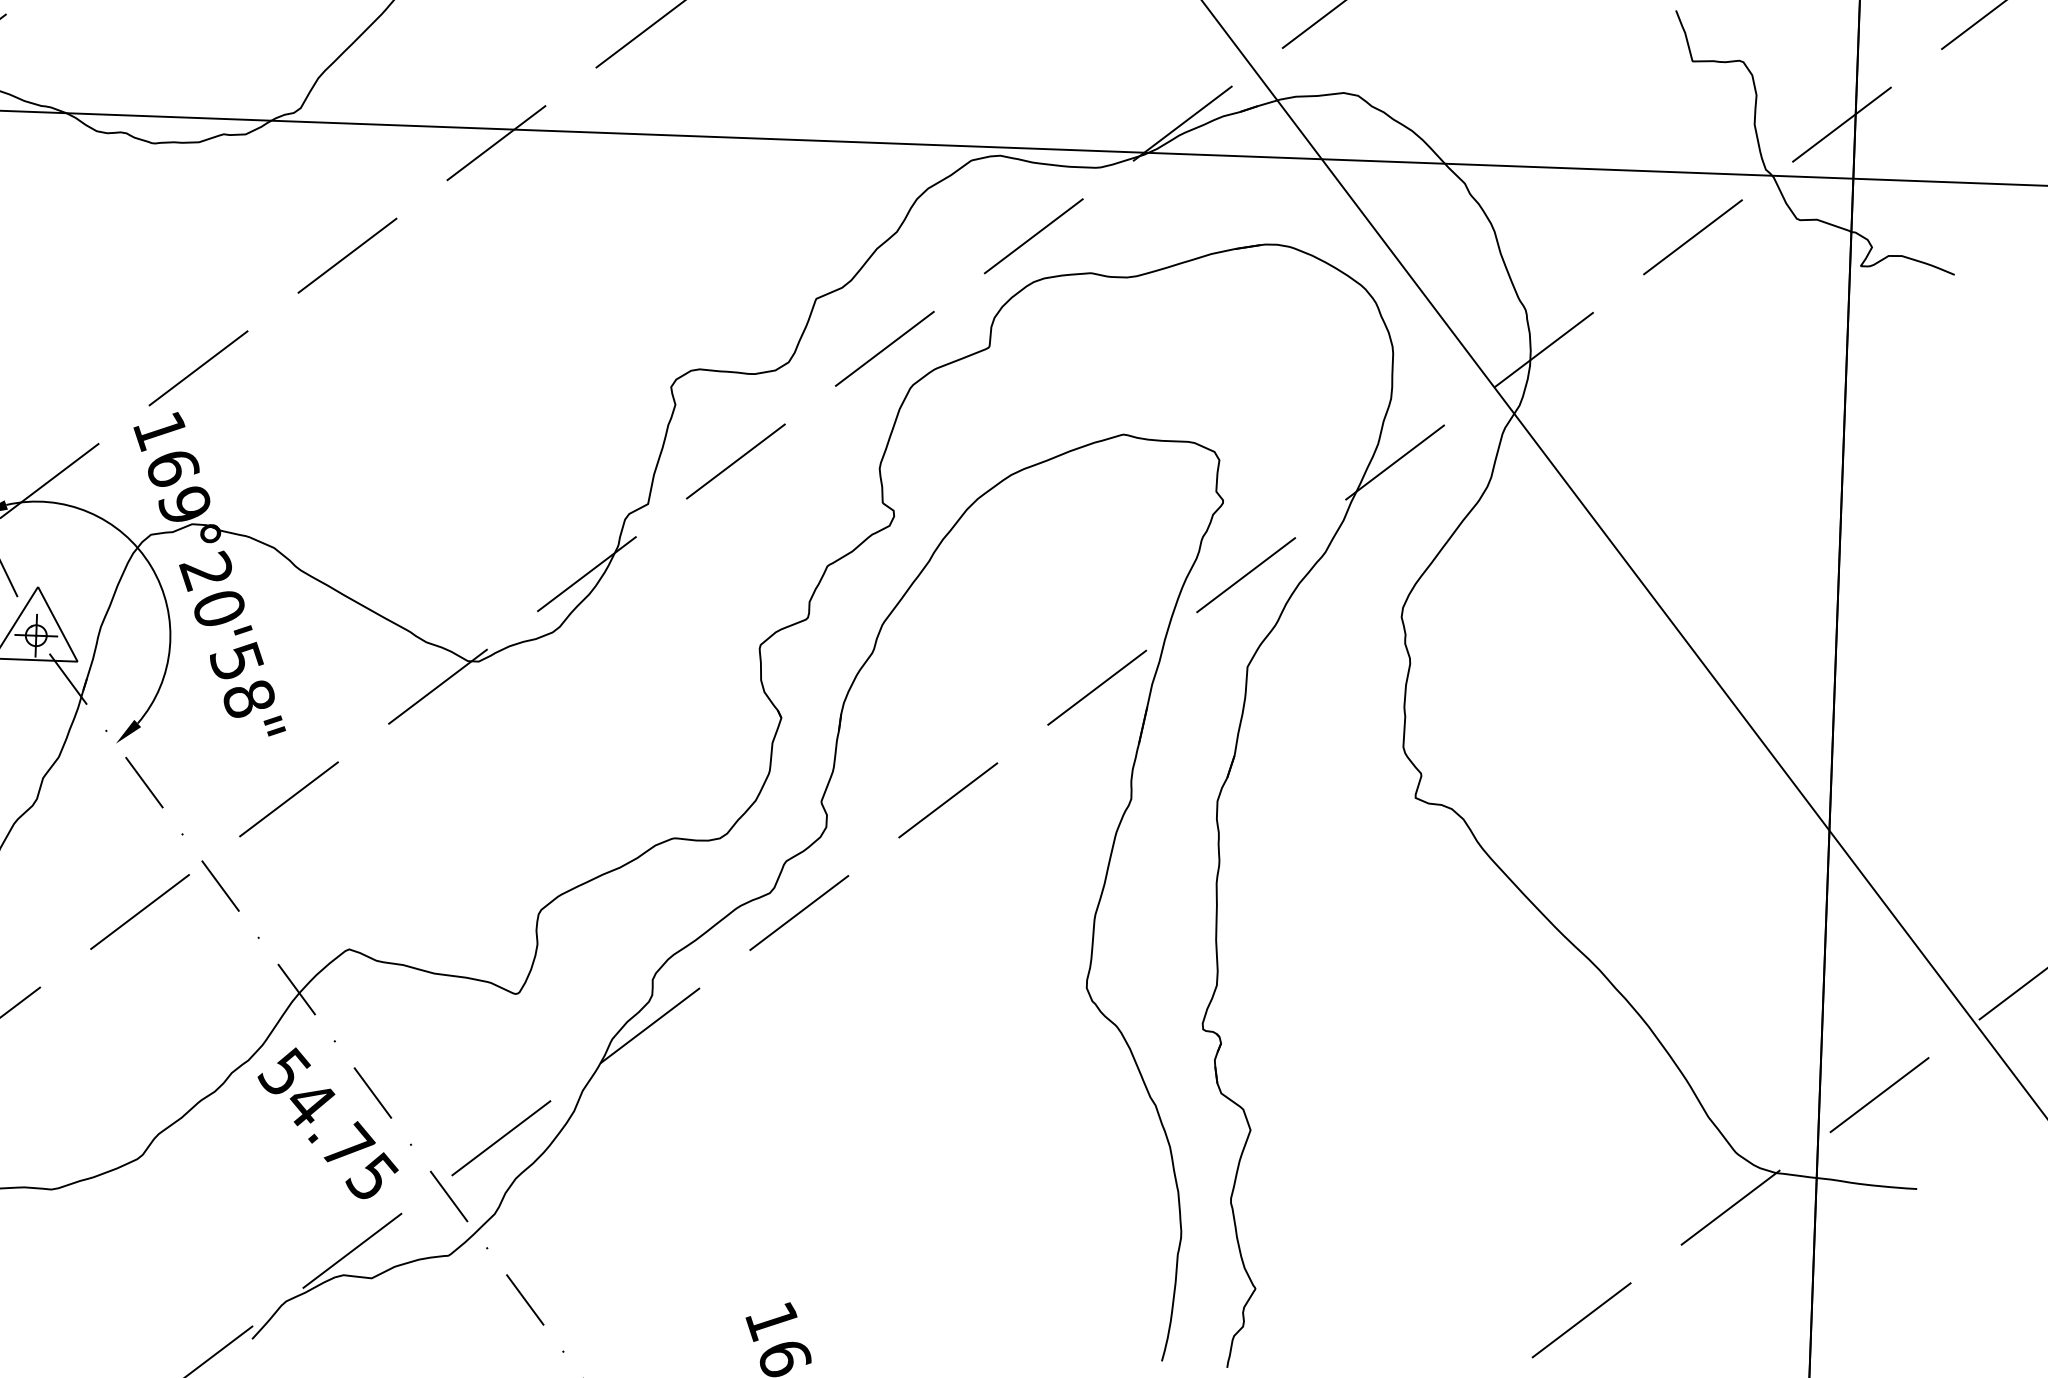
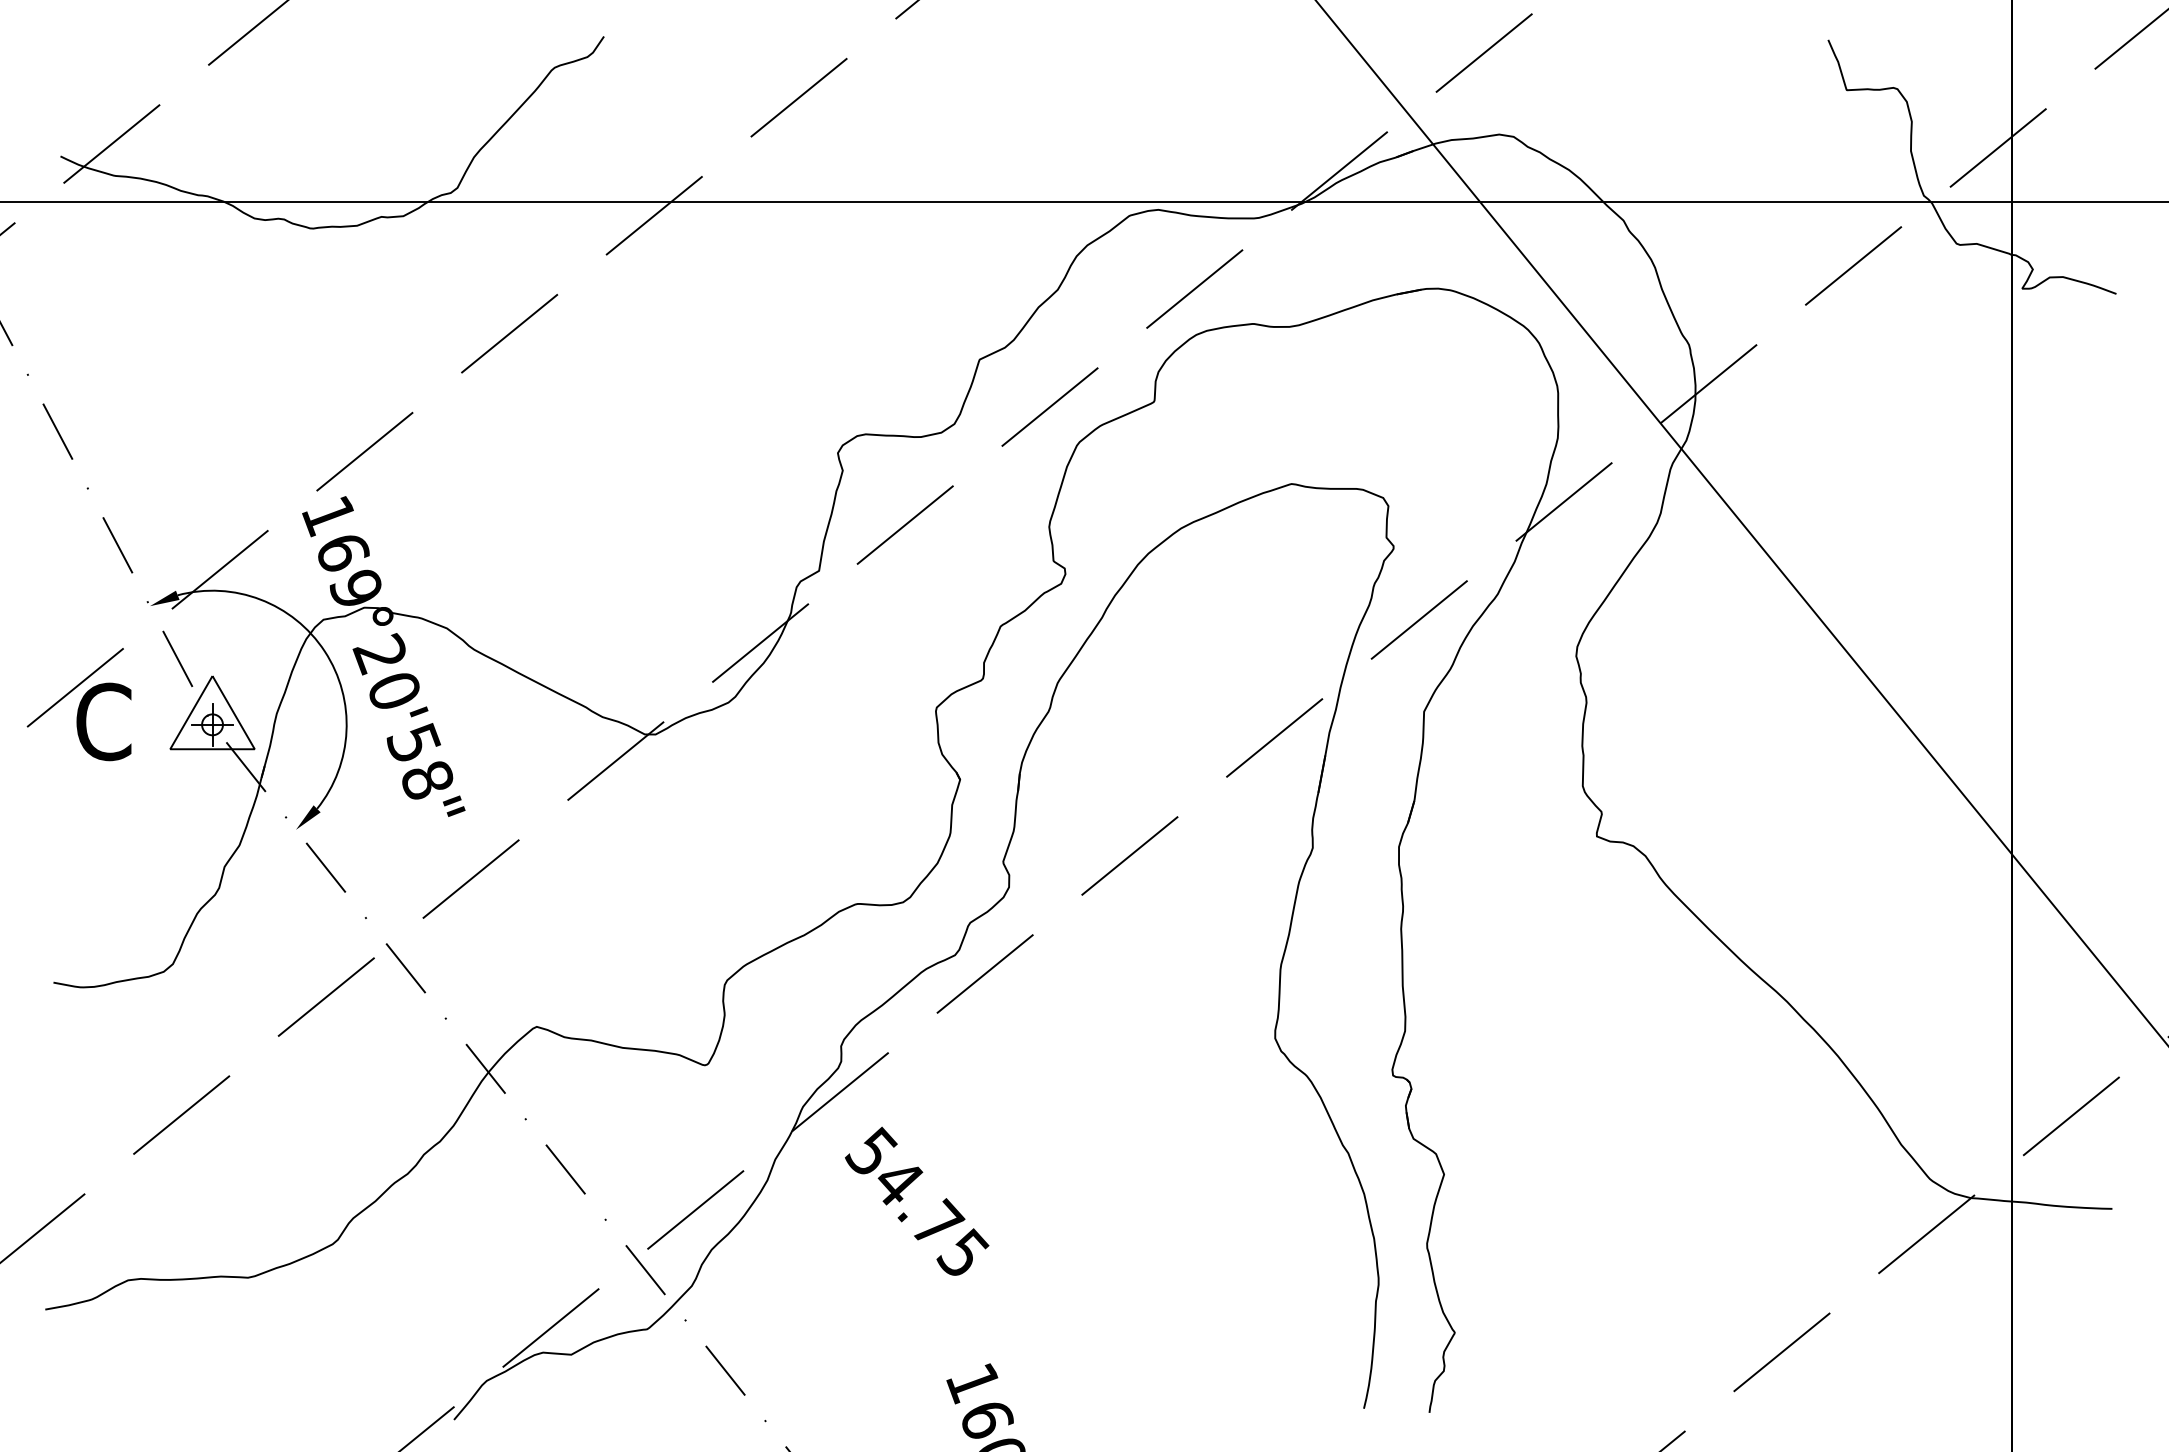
text: (328, 1122) -> (917, 1200), moved

